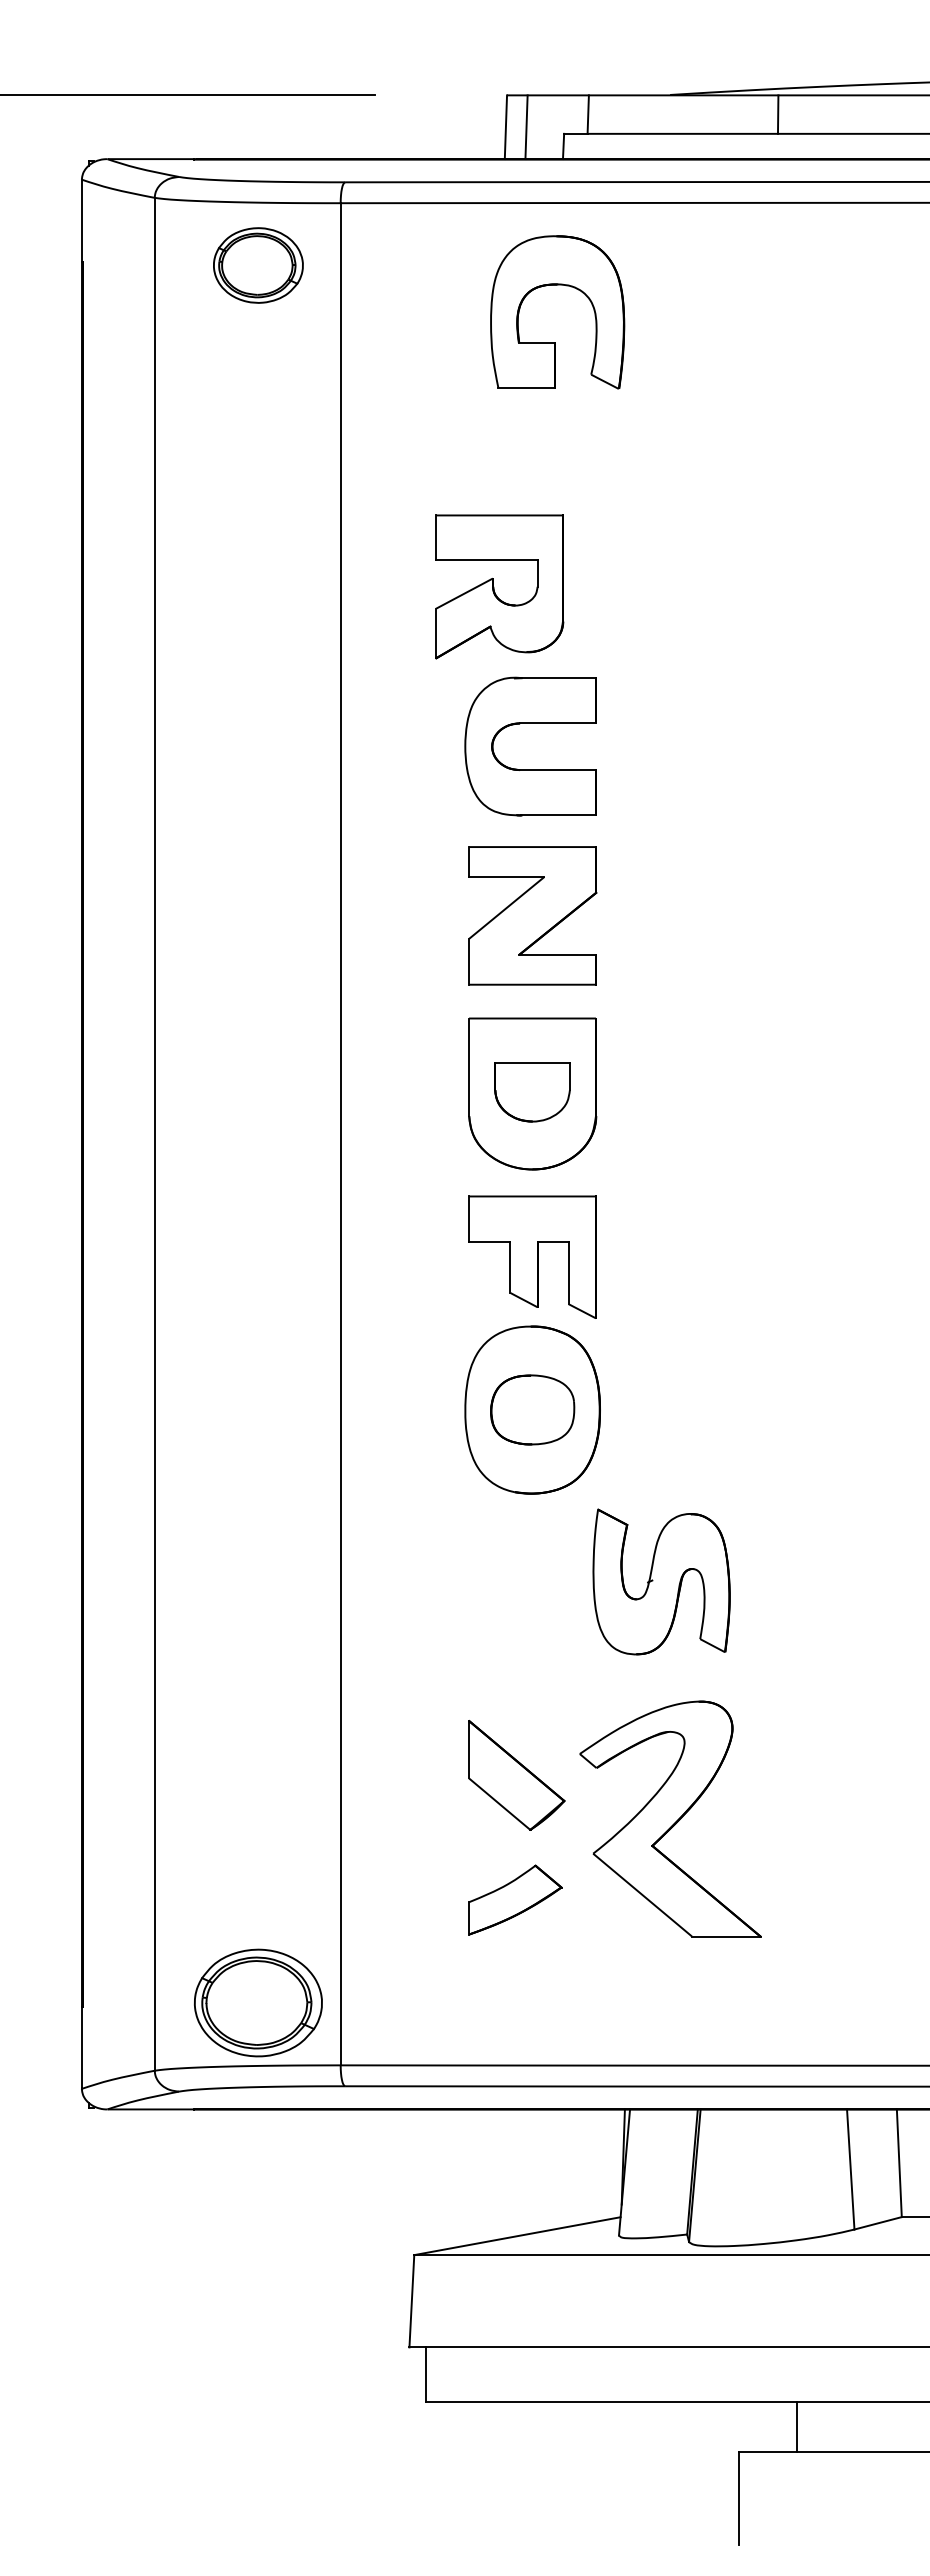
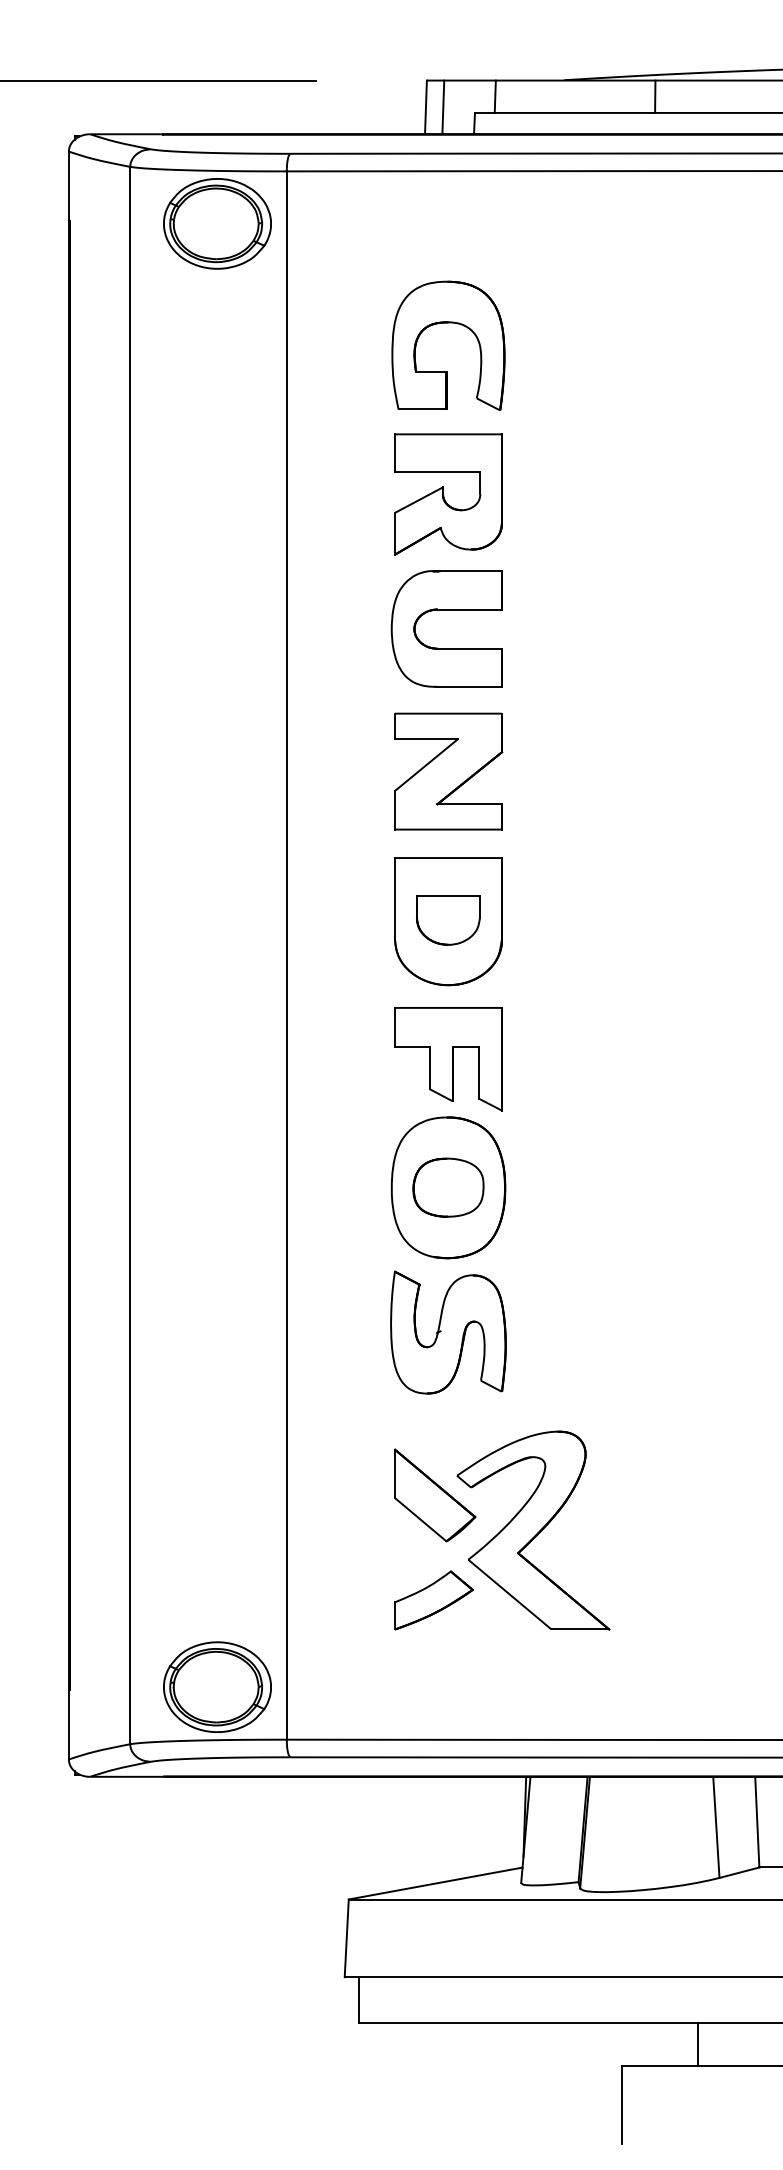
part: (258, 265) -> (217, 223), size x1.43
part: (557, 285) -> (448, 323), moved
part: (499, 586) -> (448, 494), moved
part: (661, 1581) -> (448, 1332), moved
part: (670, 1818) -> (533, 1530), moved
line: (797, 2427) -> (698, 2044), moved

